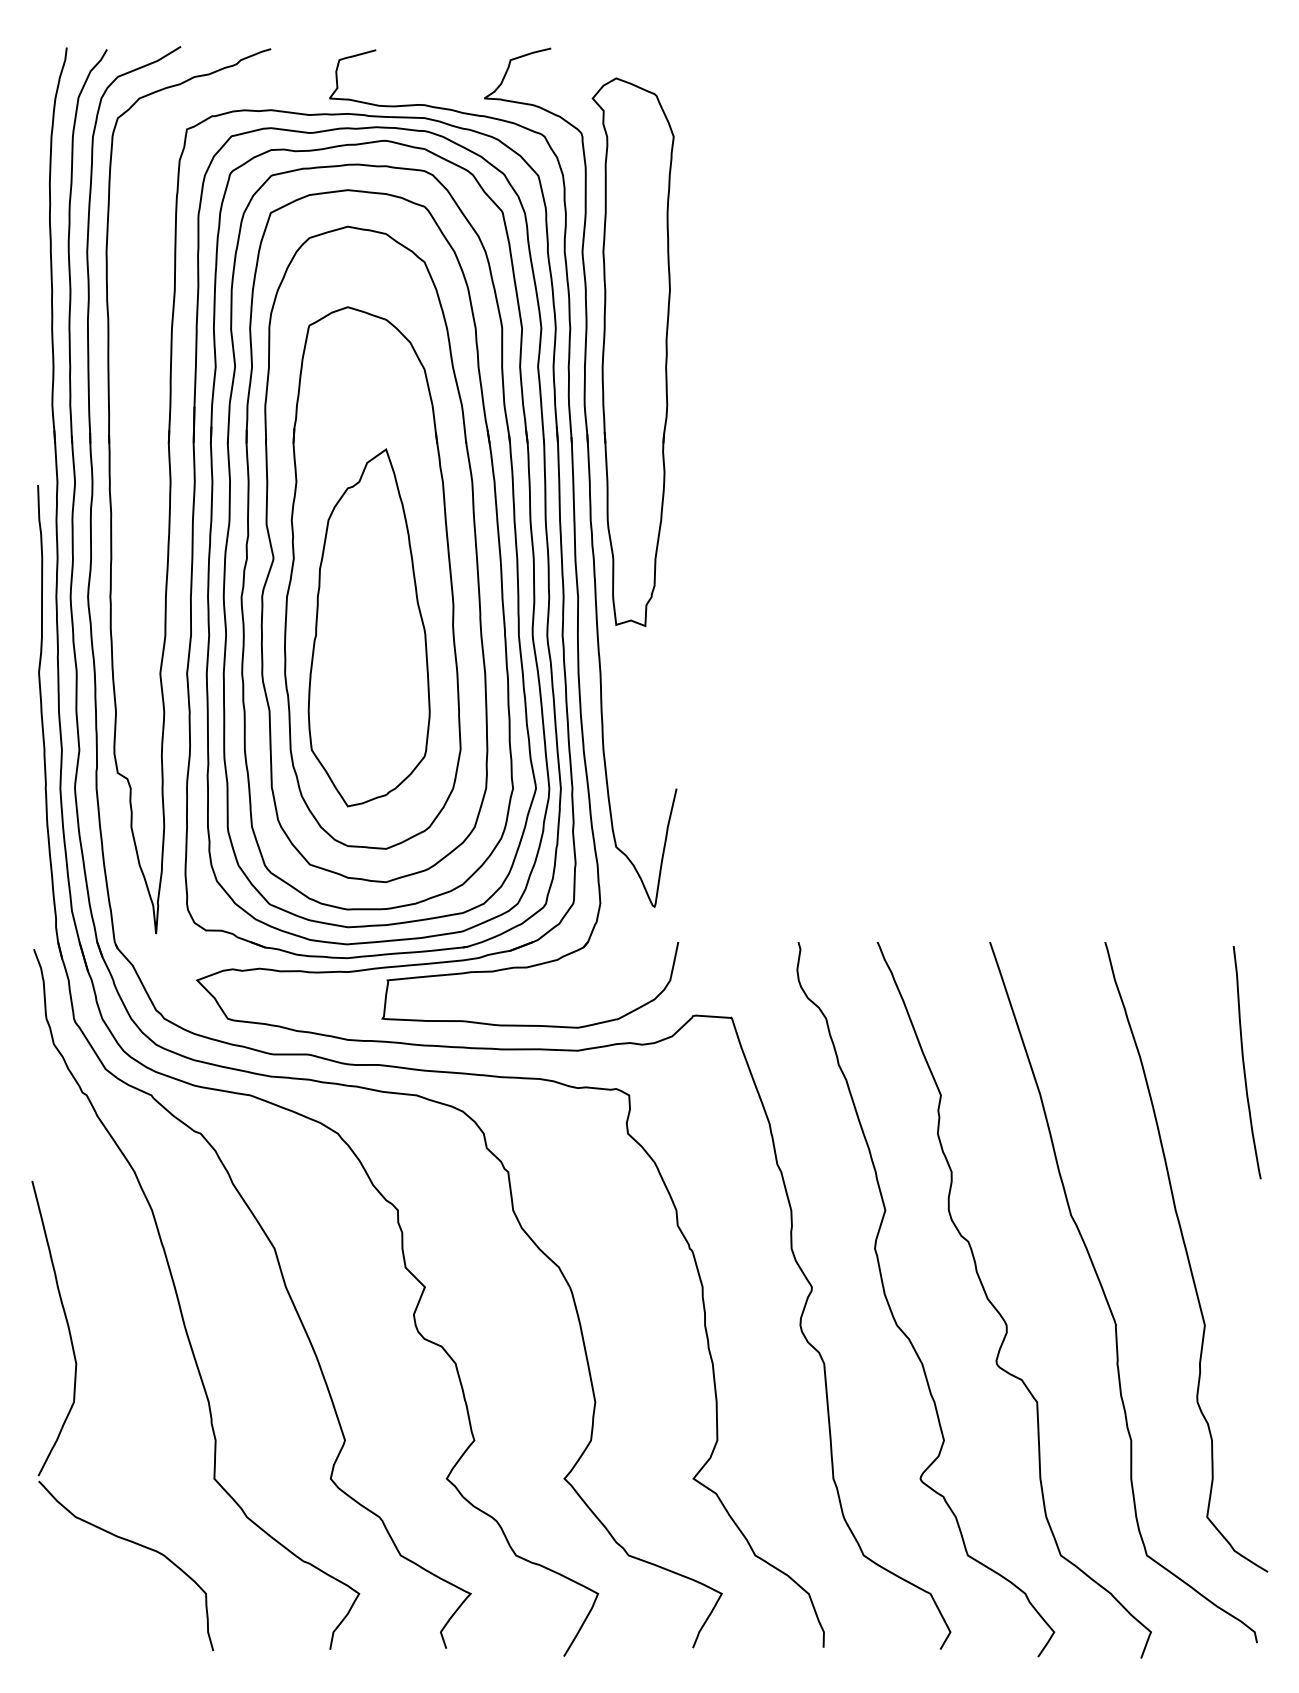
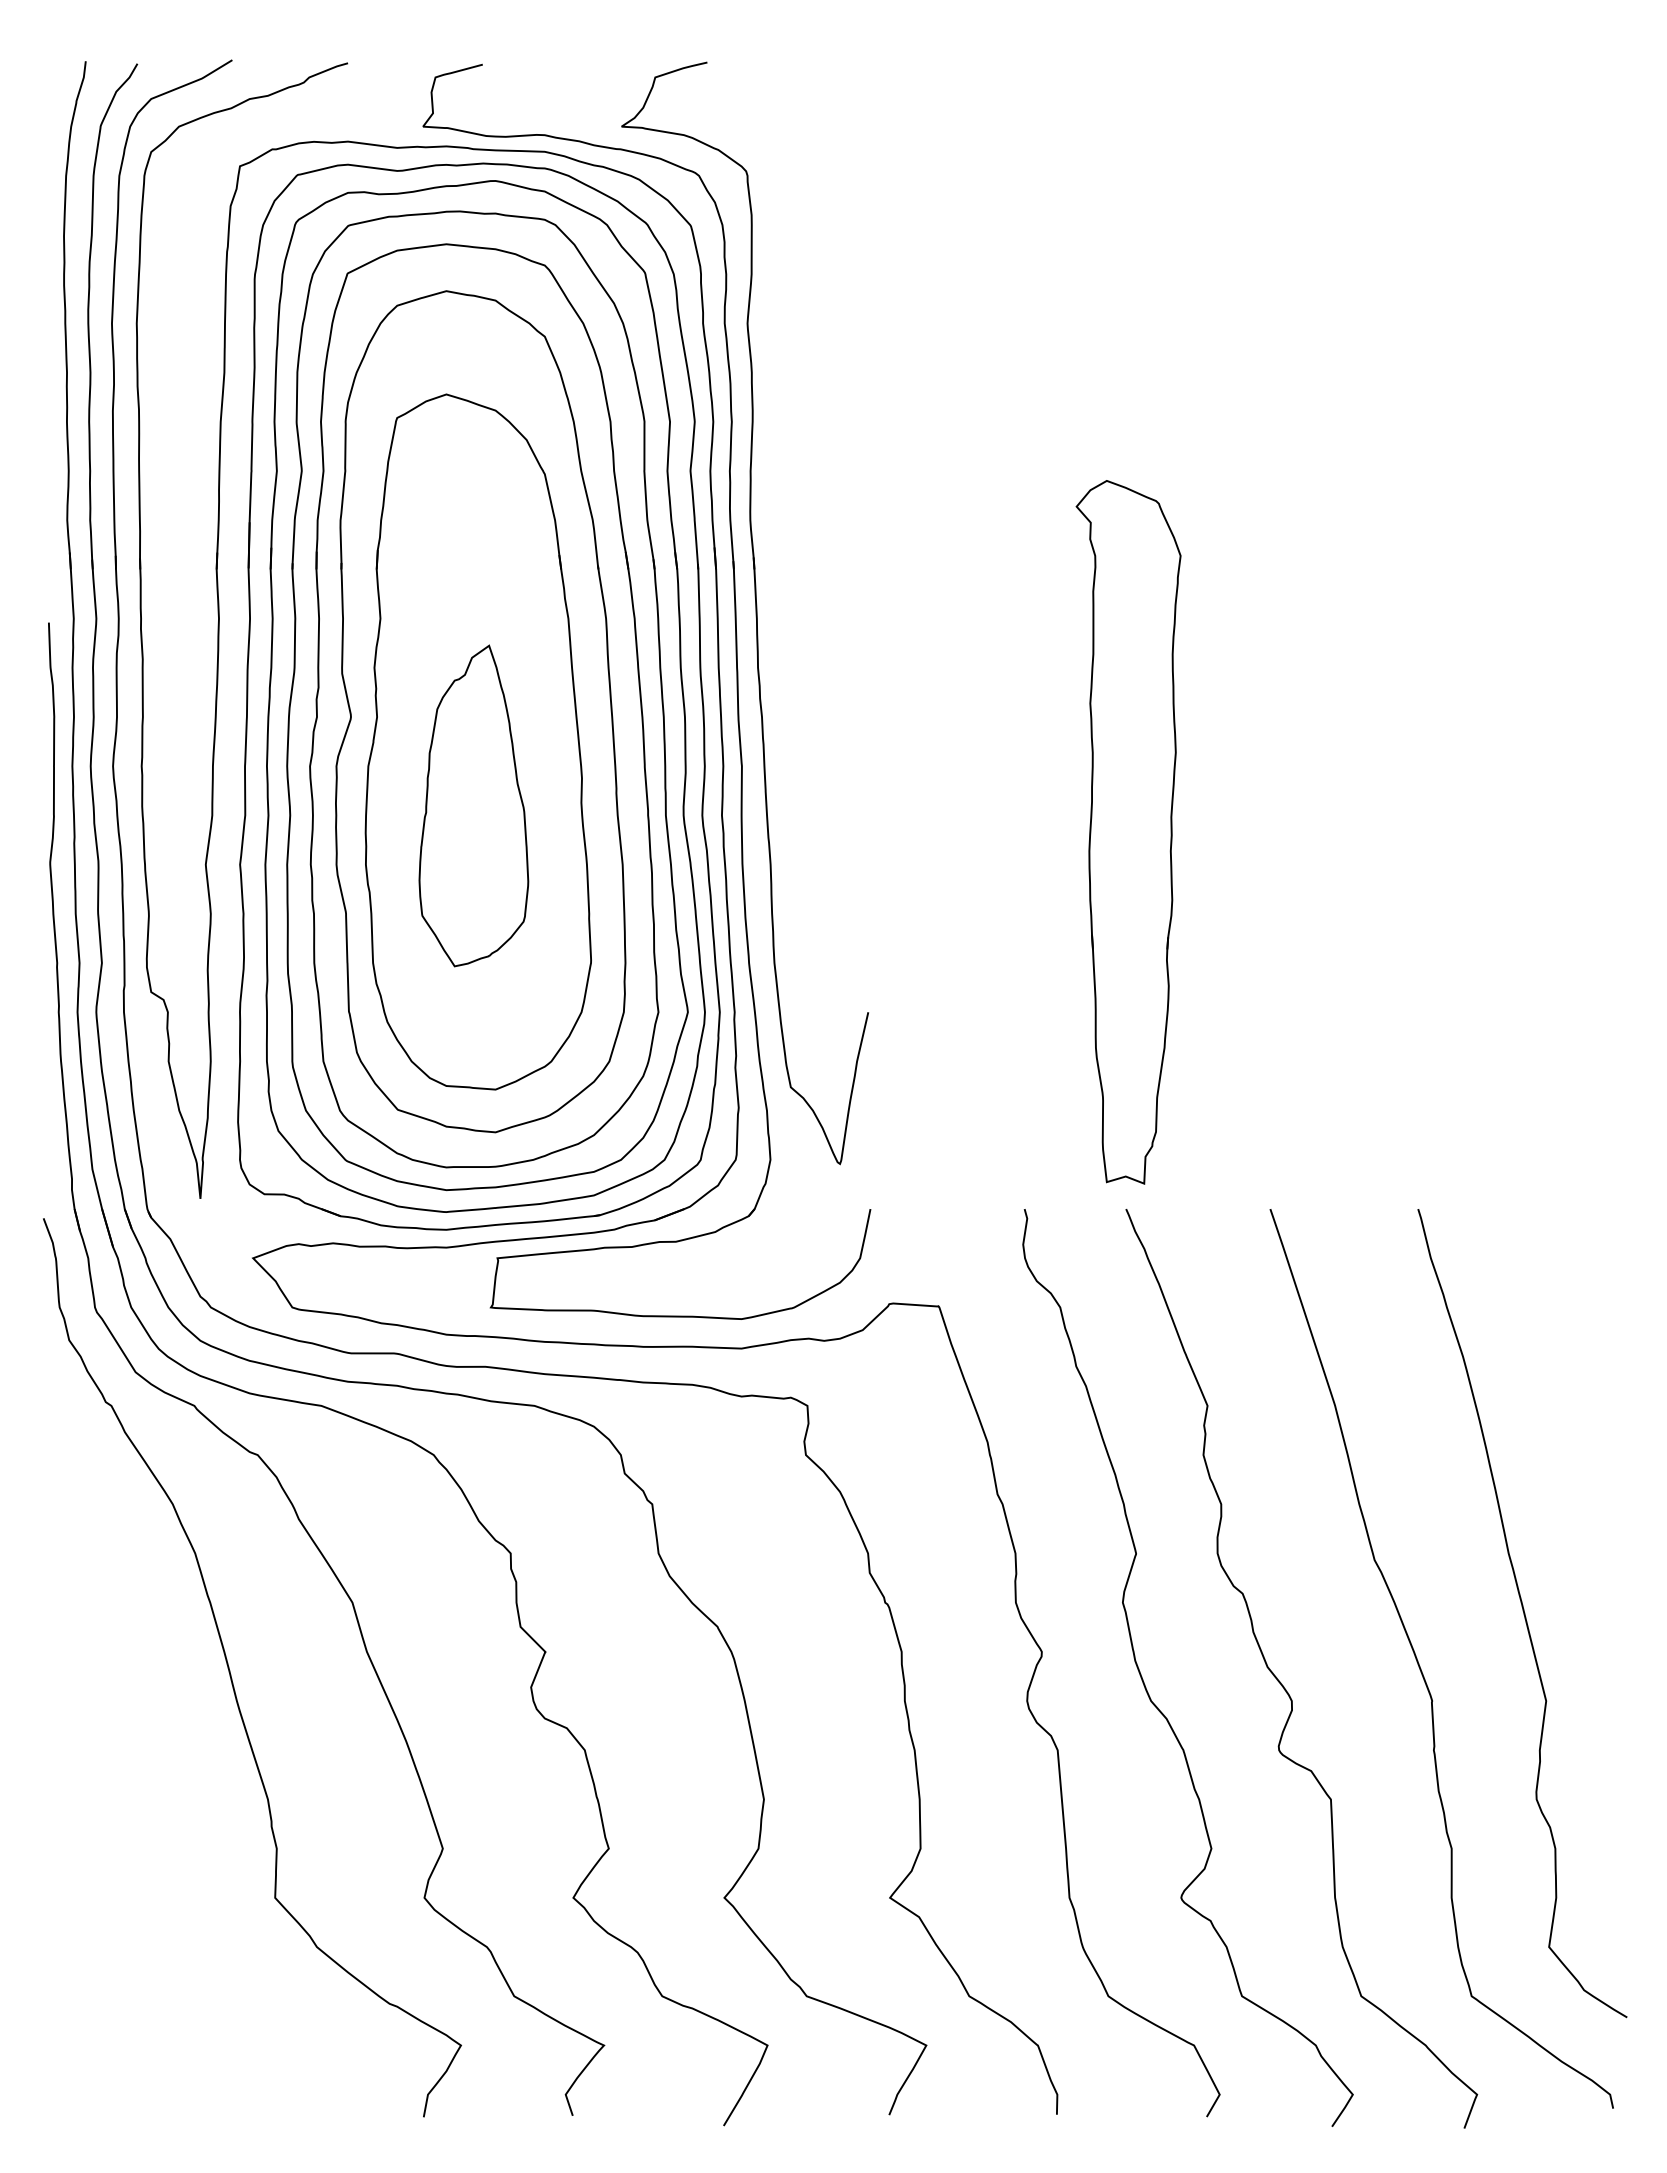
part: (633, 352) -> (1128, 832), moved
part: (368, 627) -> (473, 805), size x0.7
curve: (1244, 1062) -> (1596, 1363), removed
part: (74, 1403) -> (95, 1801), removed

